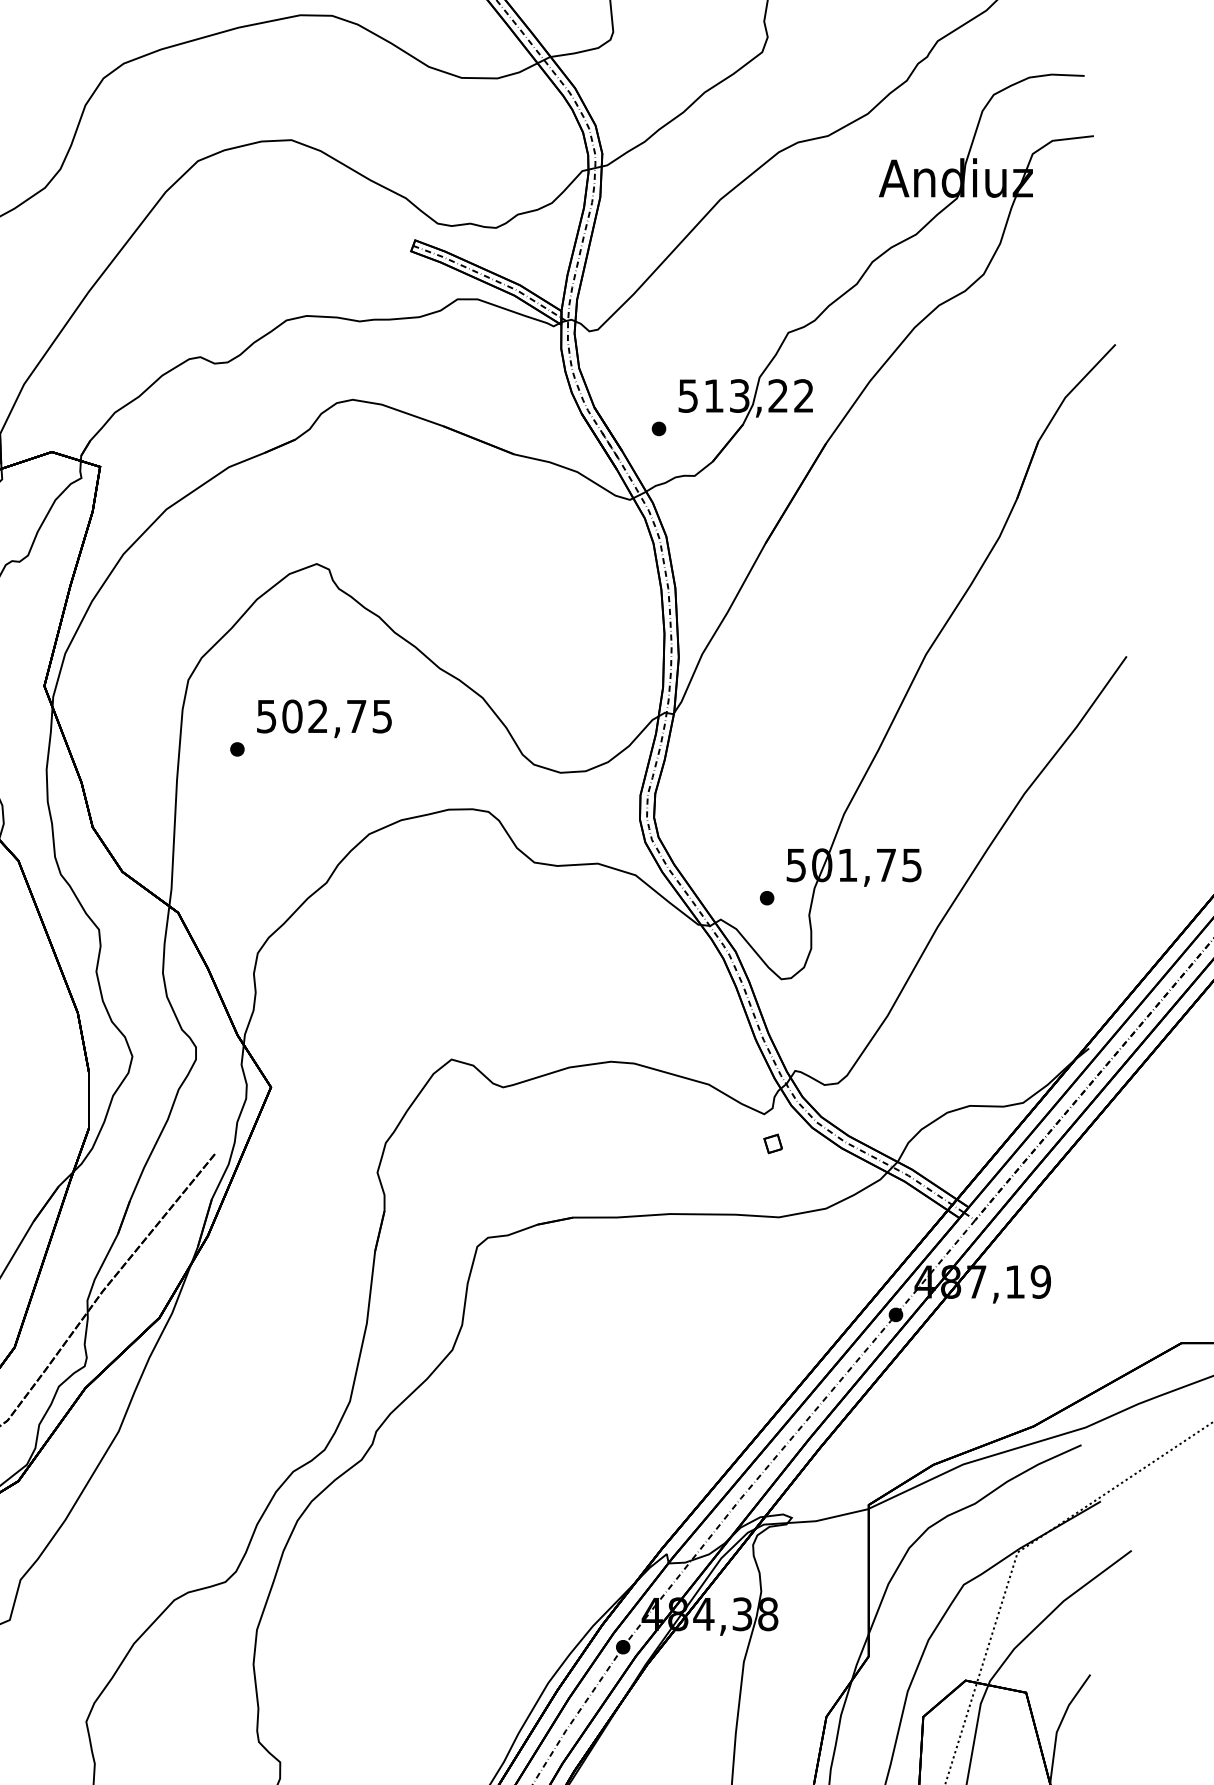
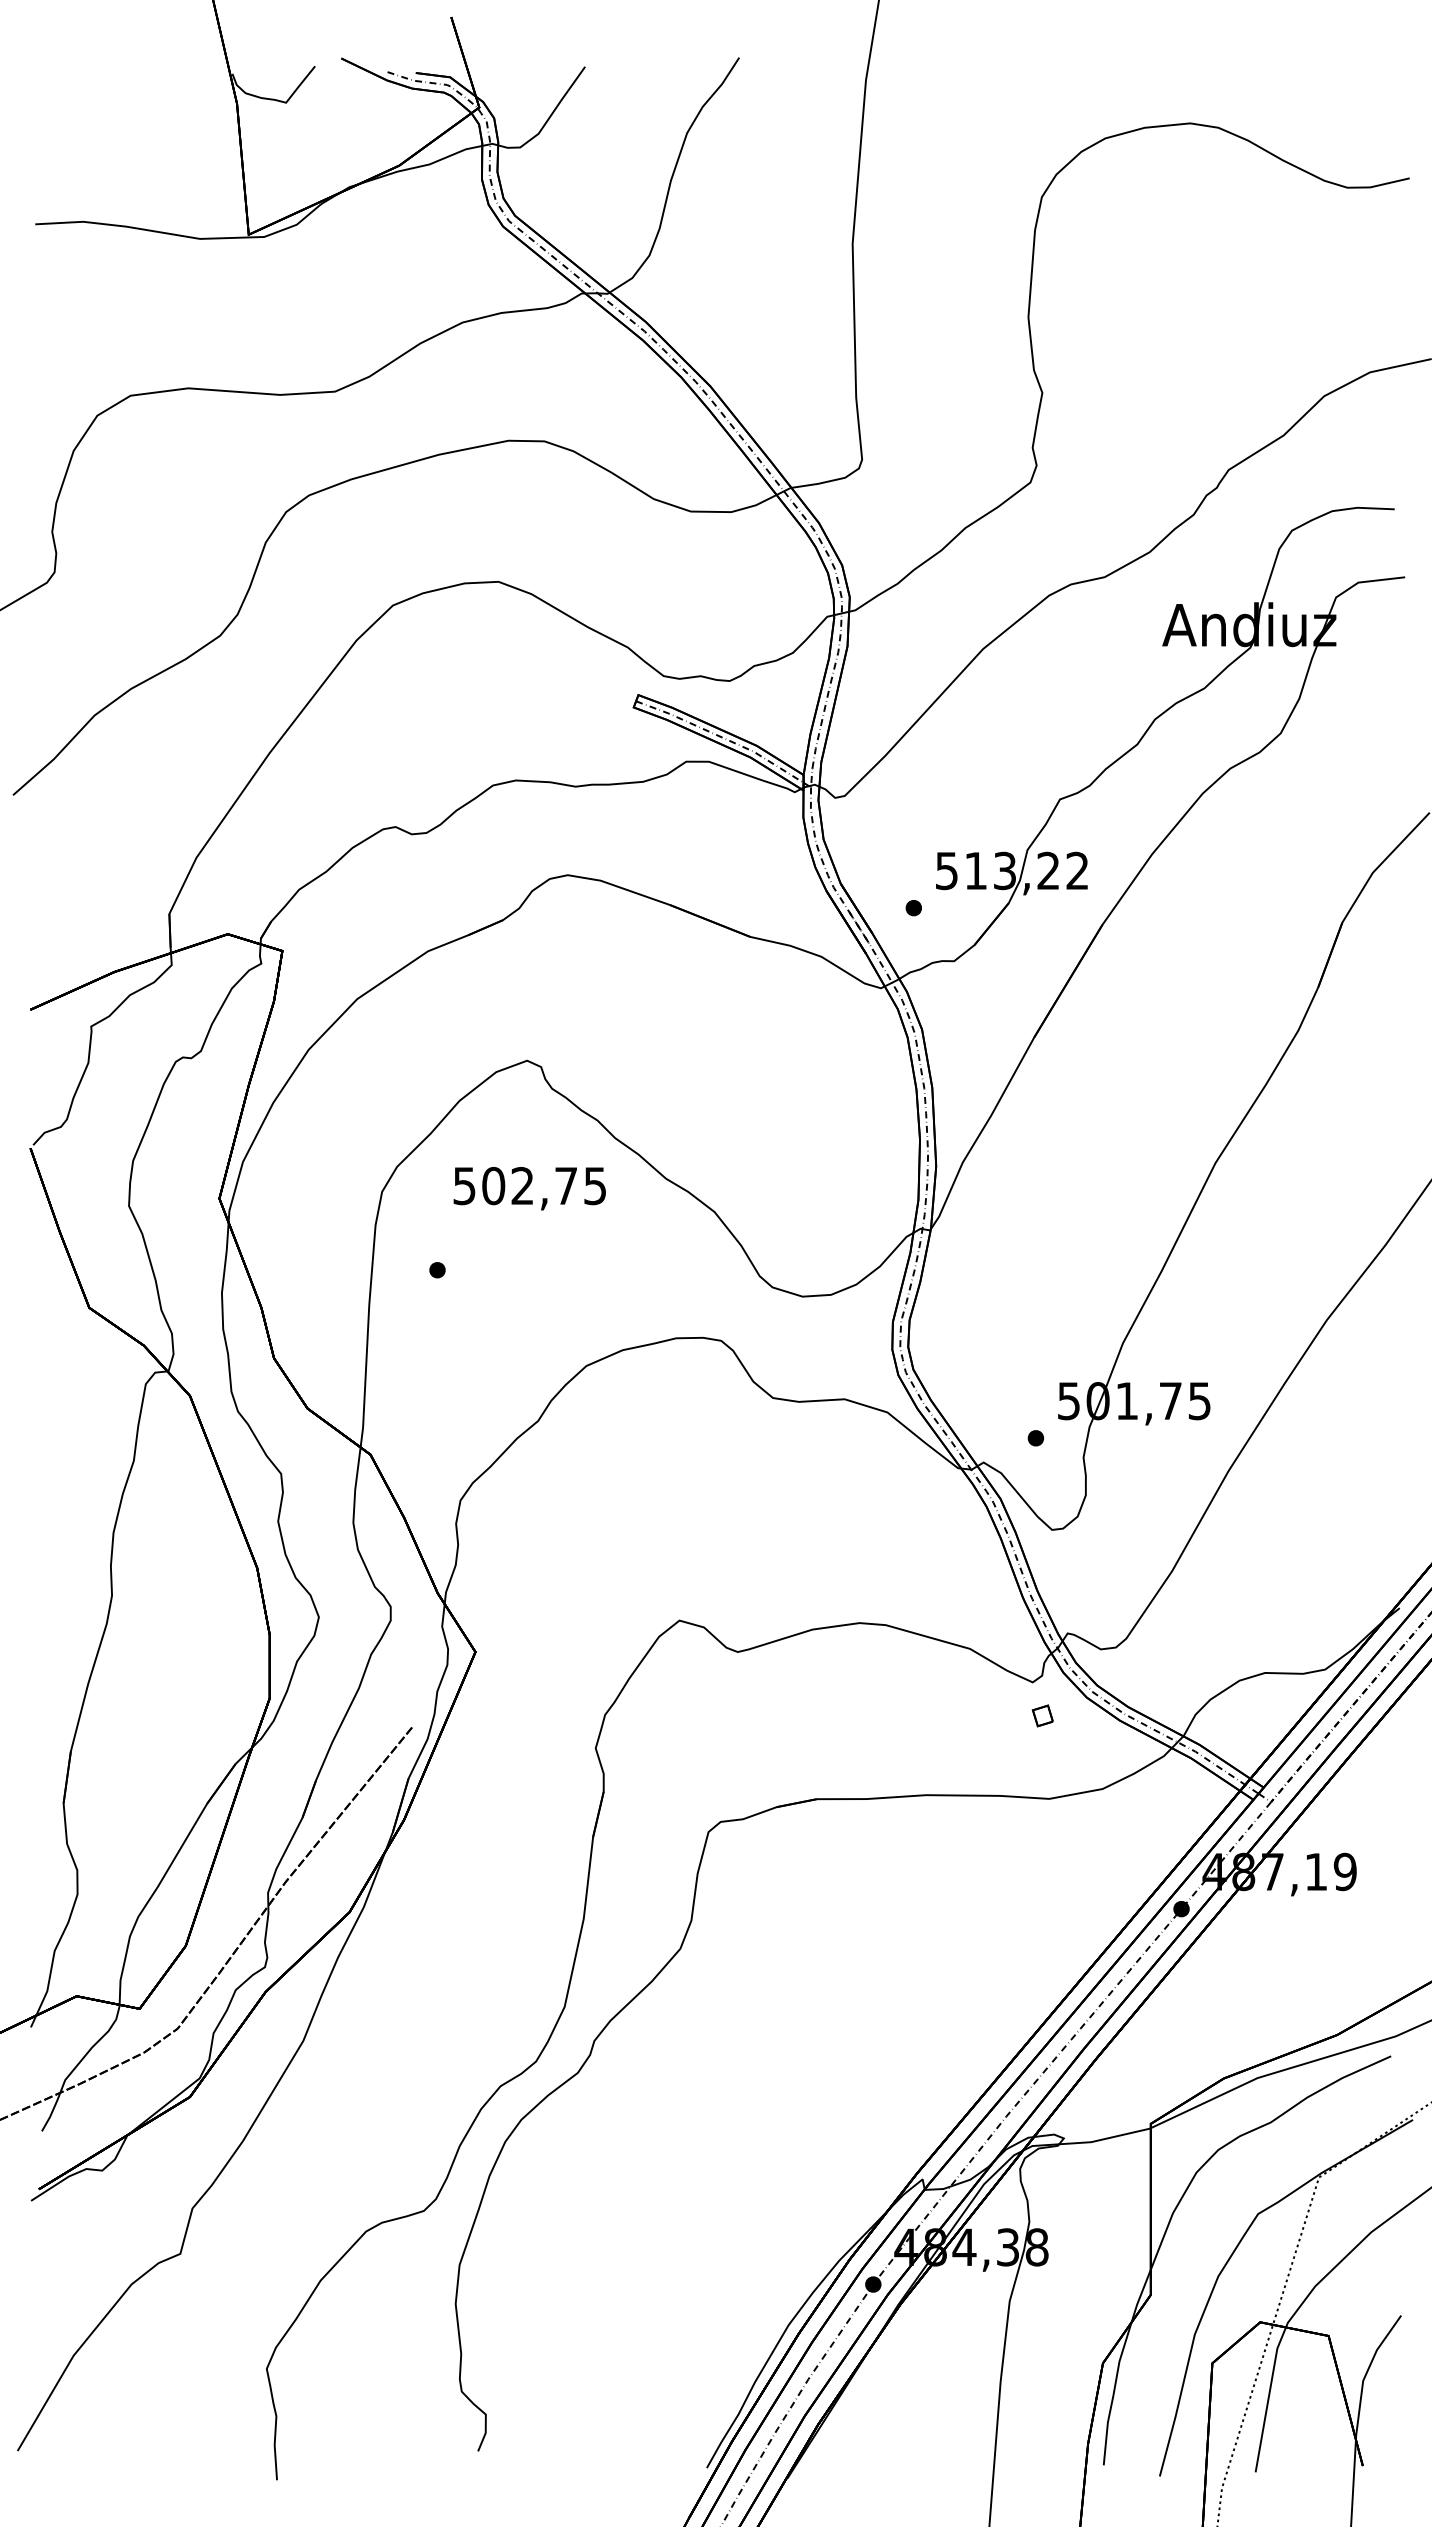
text: (324, 718) -> (529, 1188), moved

